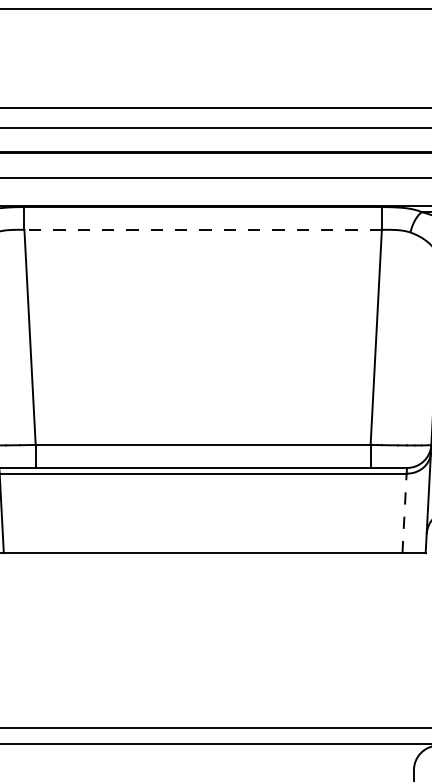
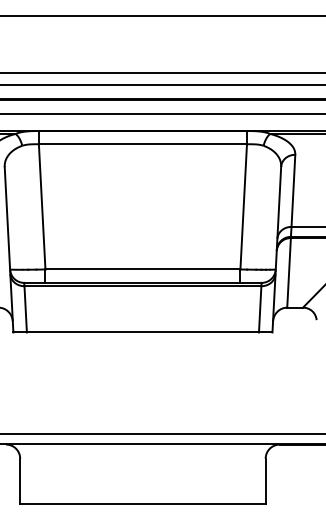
line: (202, 230) -> (142, 144), dashed -> solid
line: (405, 511) -> (260, 308), dashed -> solid

